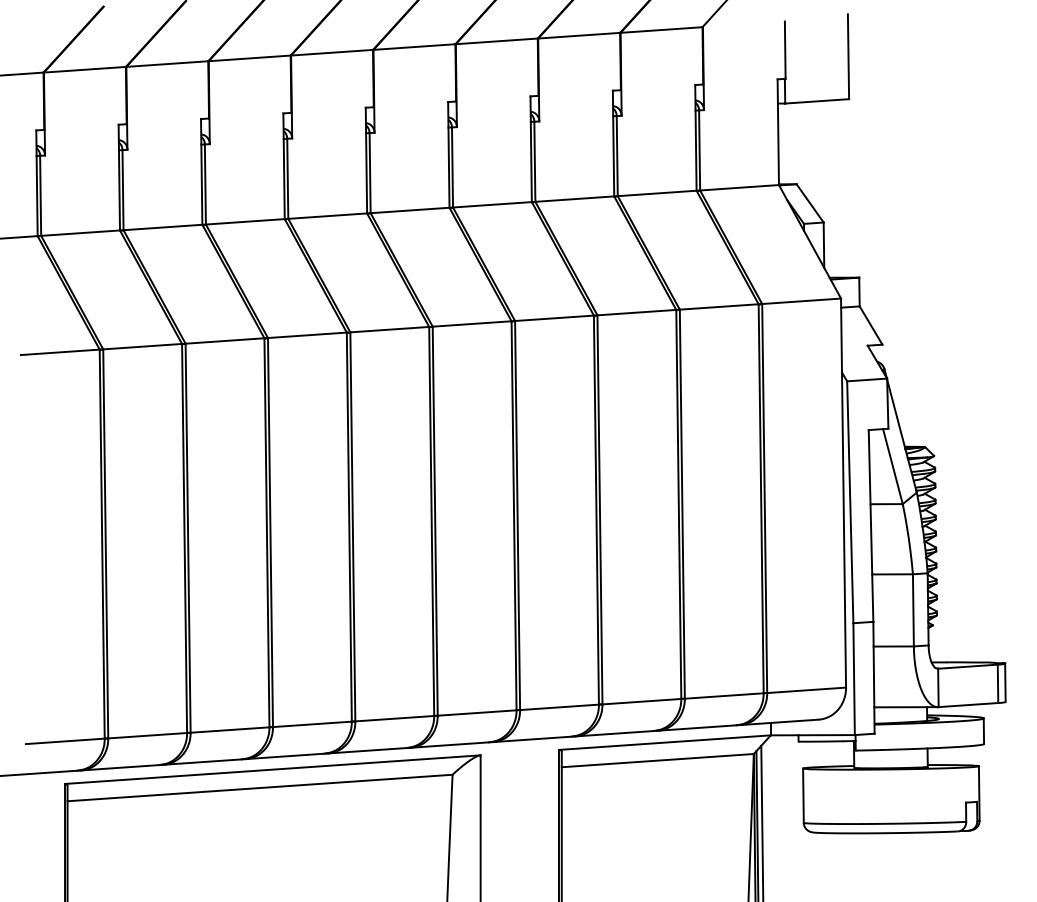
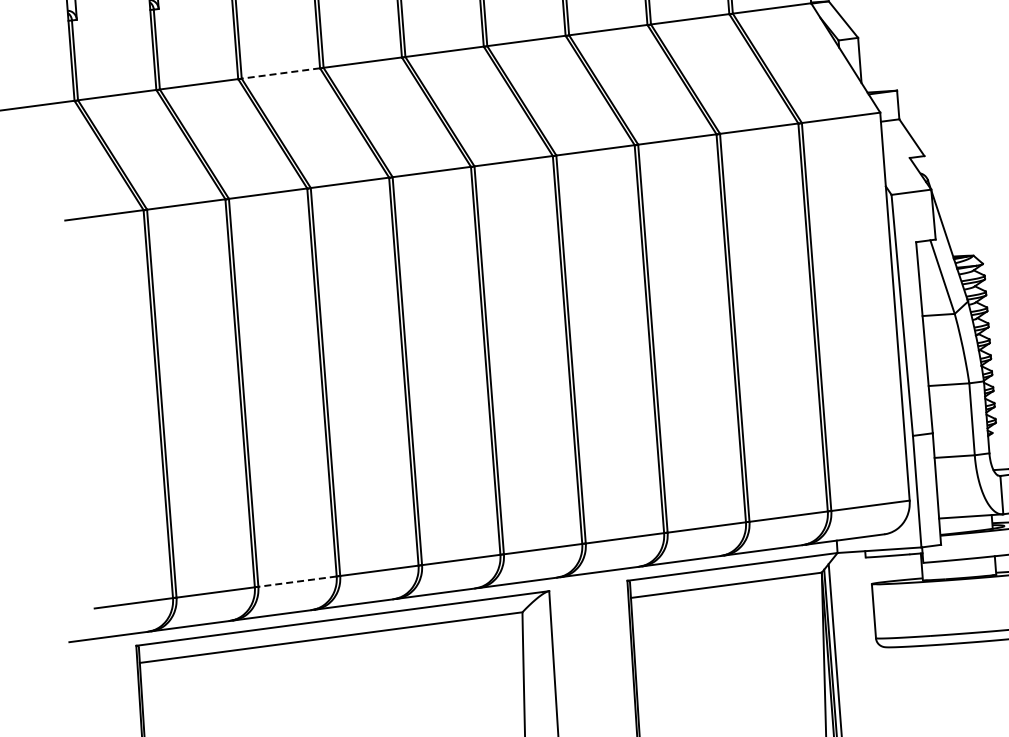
line: (245, 221) -> (281, 73), solid -> dashed
line: (230, 730) -> (298, 582), solid -> dashed

